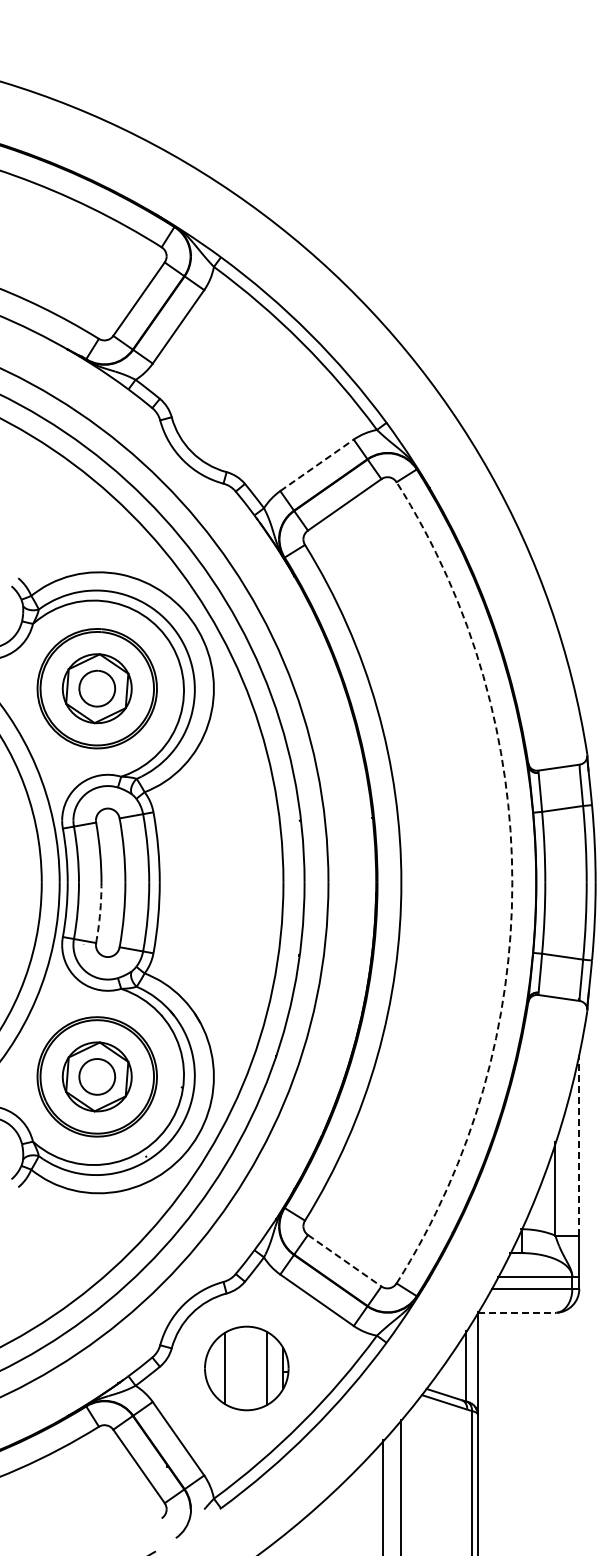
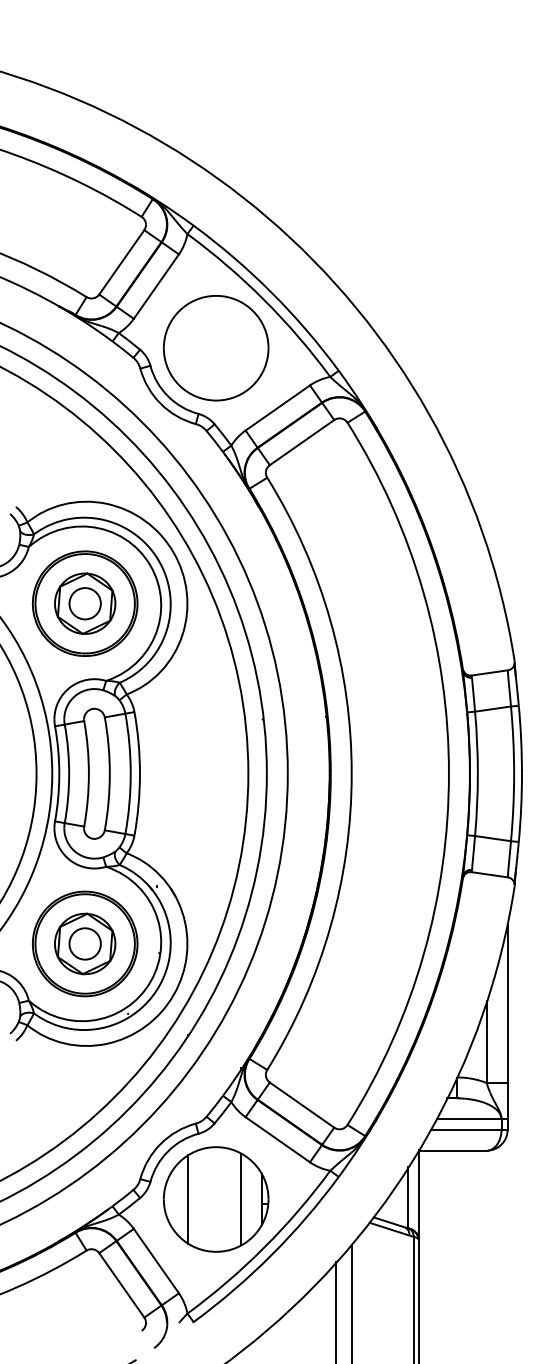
part: (246, 396) -> (215, 347), added
line: (317, 465) -> (278, 408), dashed -> solid
arc: (512, 882) -> (449, 773), dashed -> solid
arc: (100, 913) -> (88, 800), dashed -> solid
line: (579, 1144) -> (507, 1003), dashed -> solid
line: (344, 1260) -> (301, 1104), dashed -> solid
line: (517, 1312) -> (453, 1150), dashed -> solid
part: (246, 1368) -> (215, 1199), size x1.43

